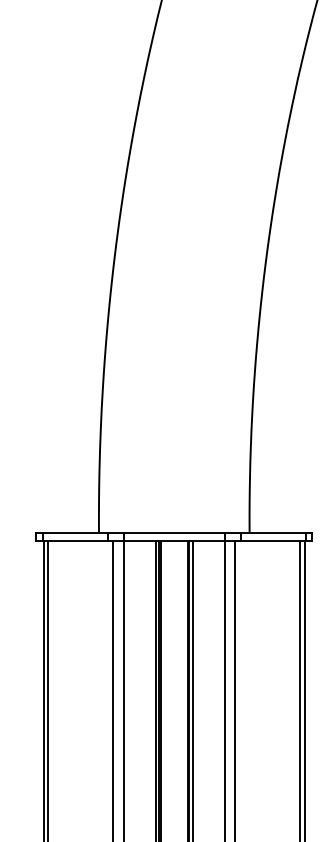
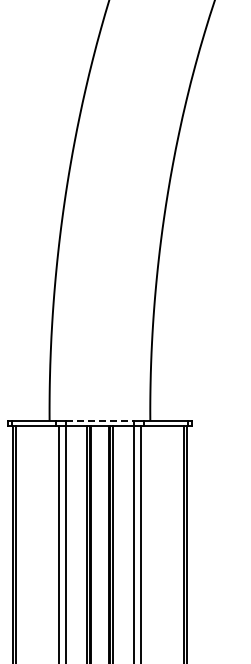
line: (173, 532) -> (99, 420), solid -> dashed

